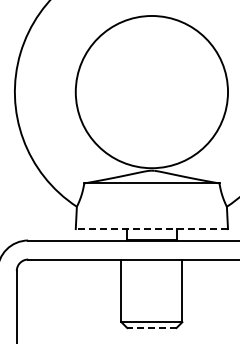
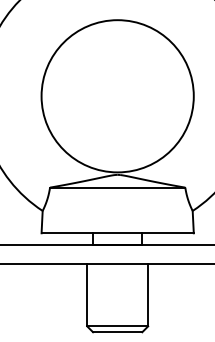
line: (151, 229) -> (117, 233), dashed -> solid
line: (151, 328) -> (117, 332), dashed -> solid

